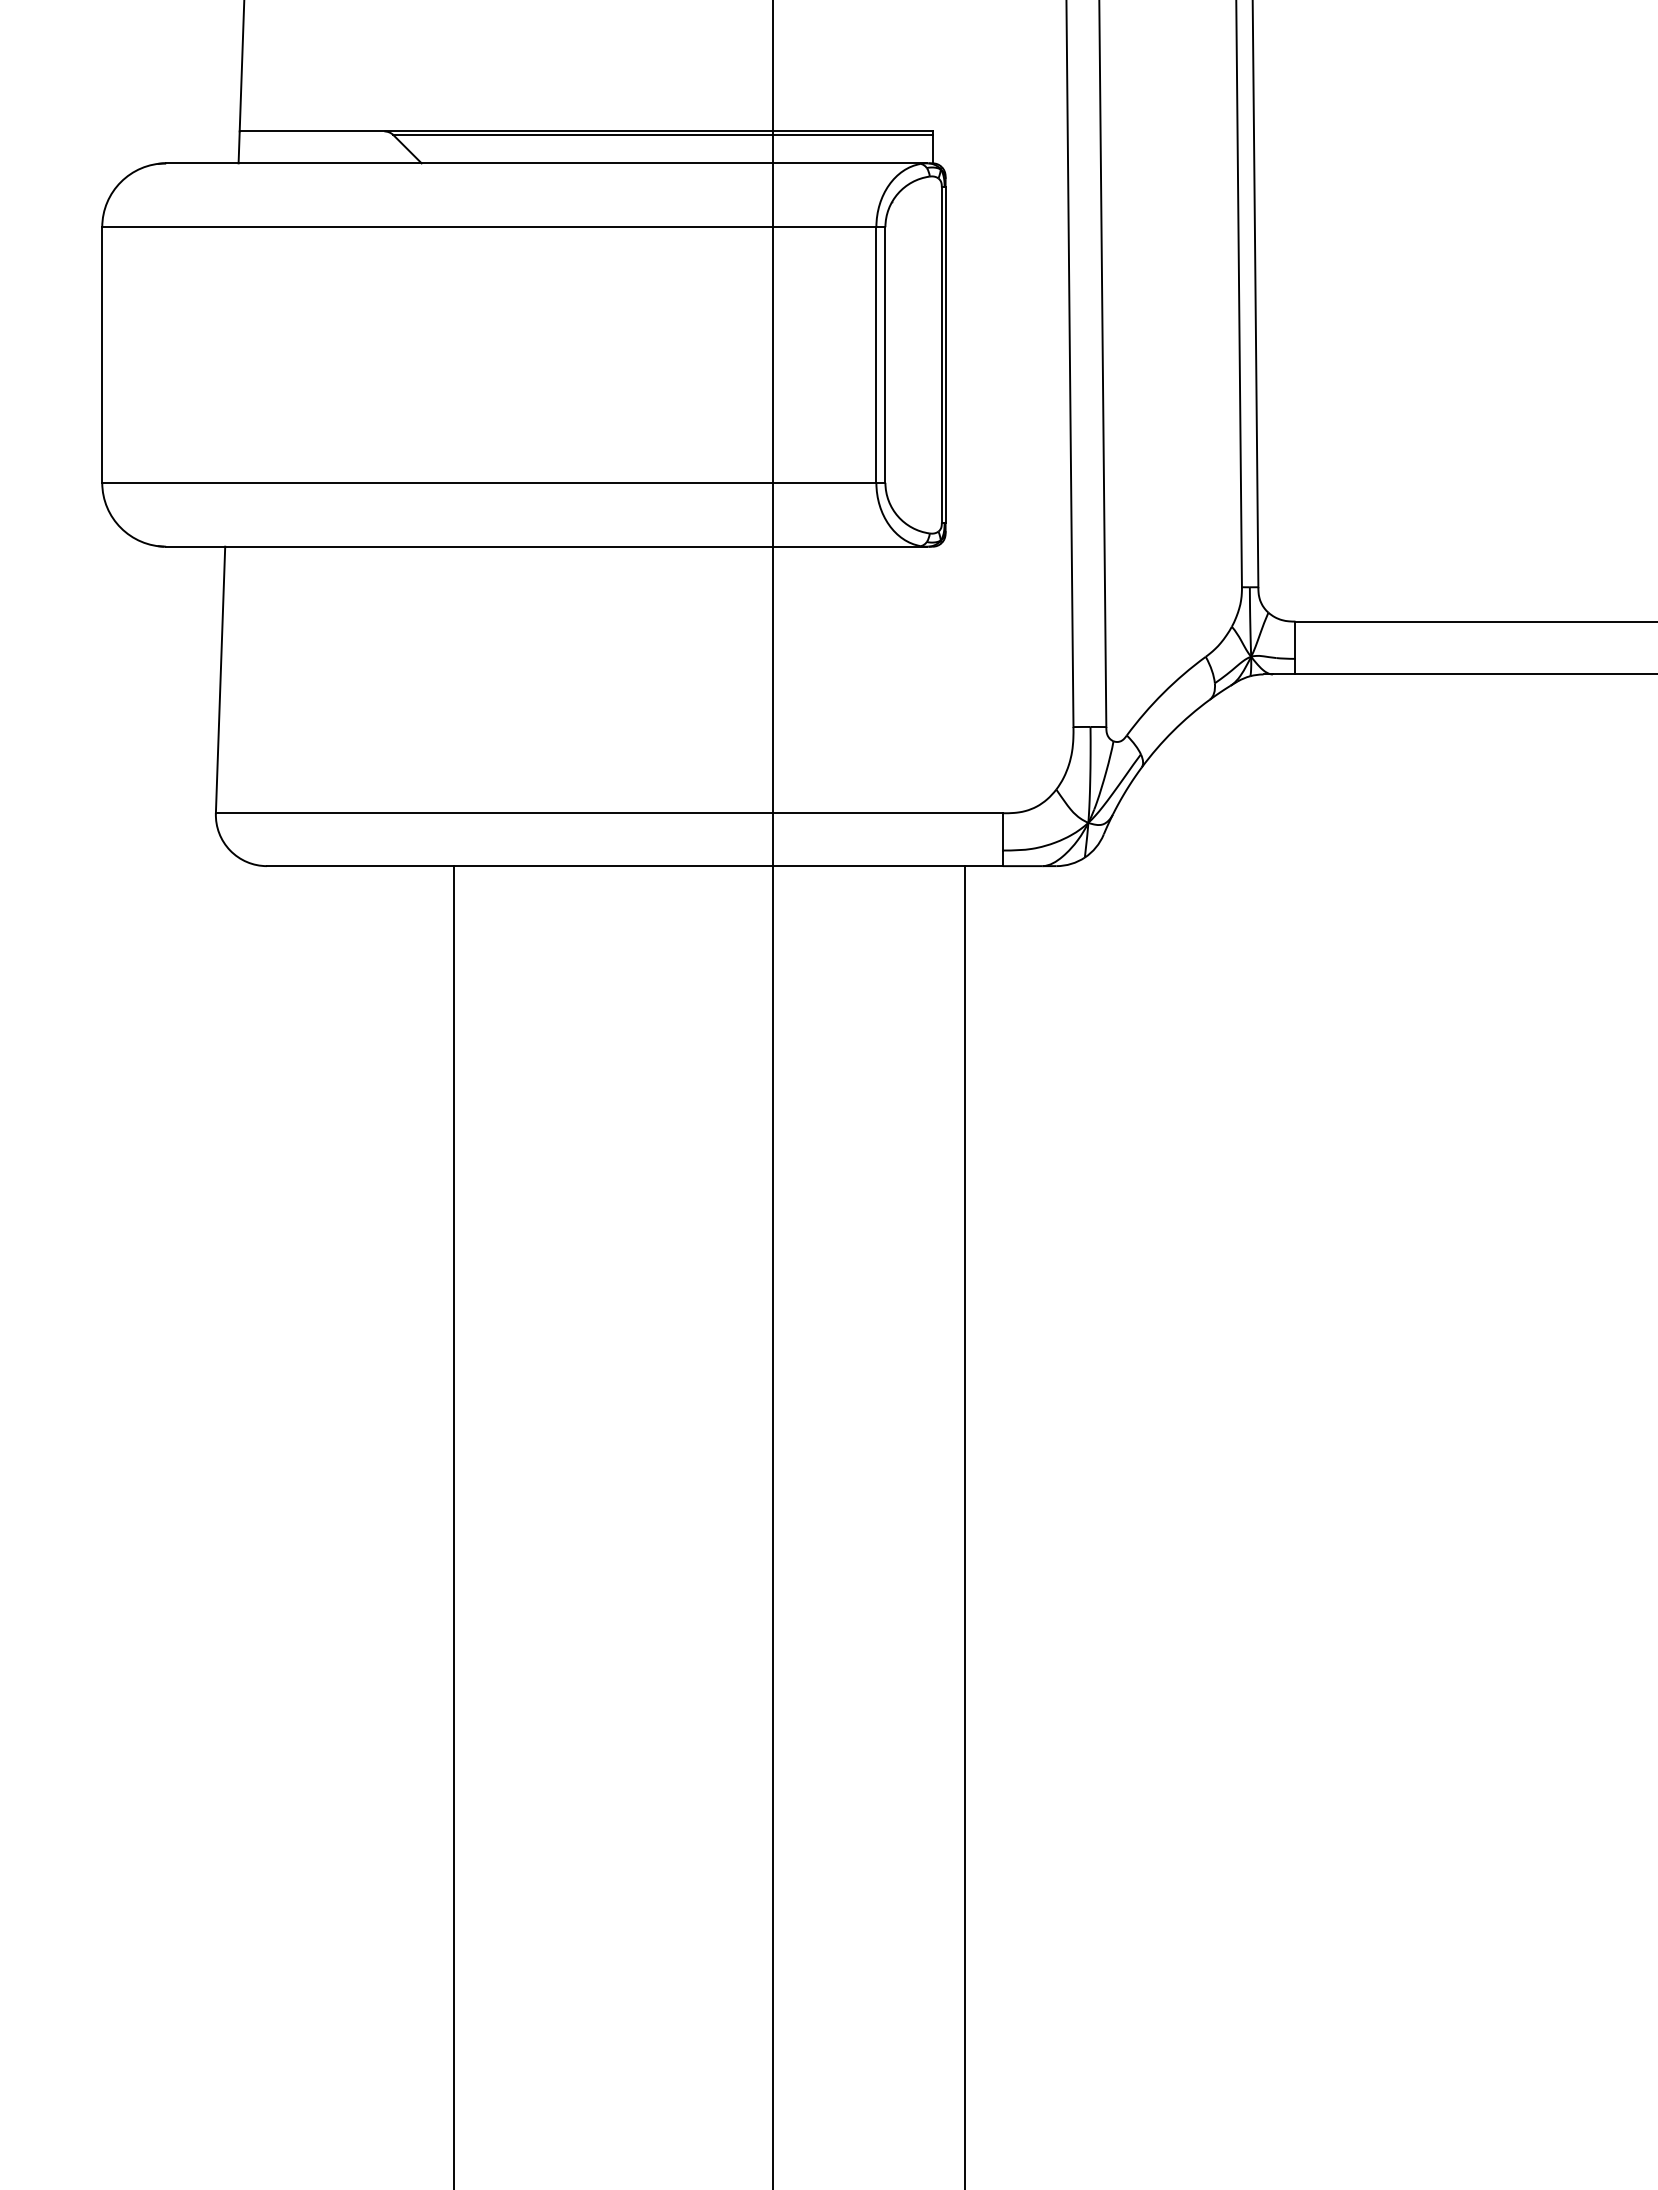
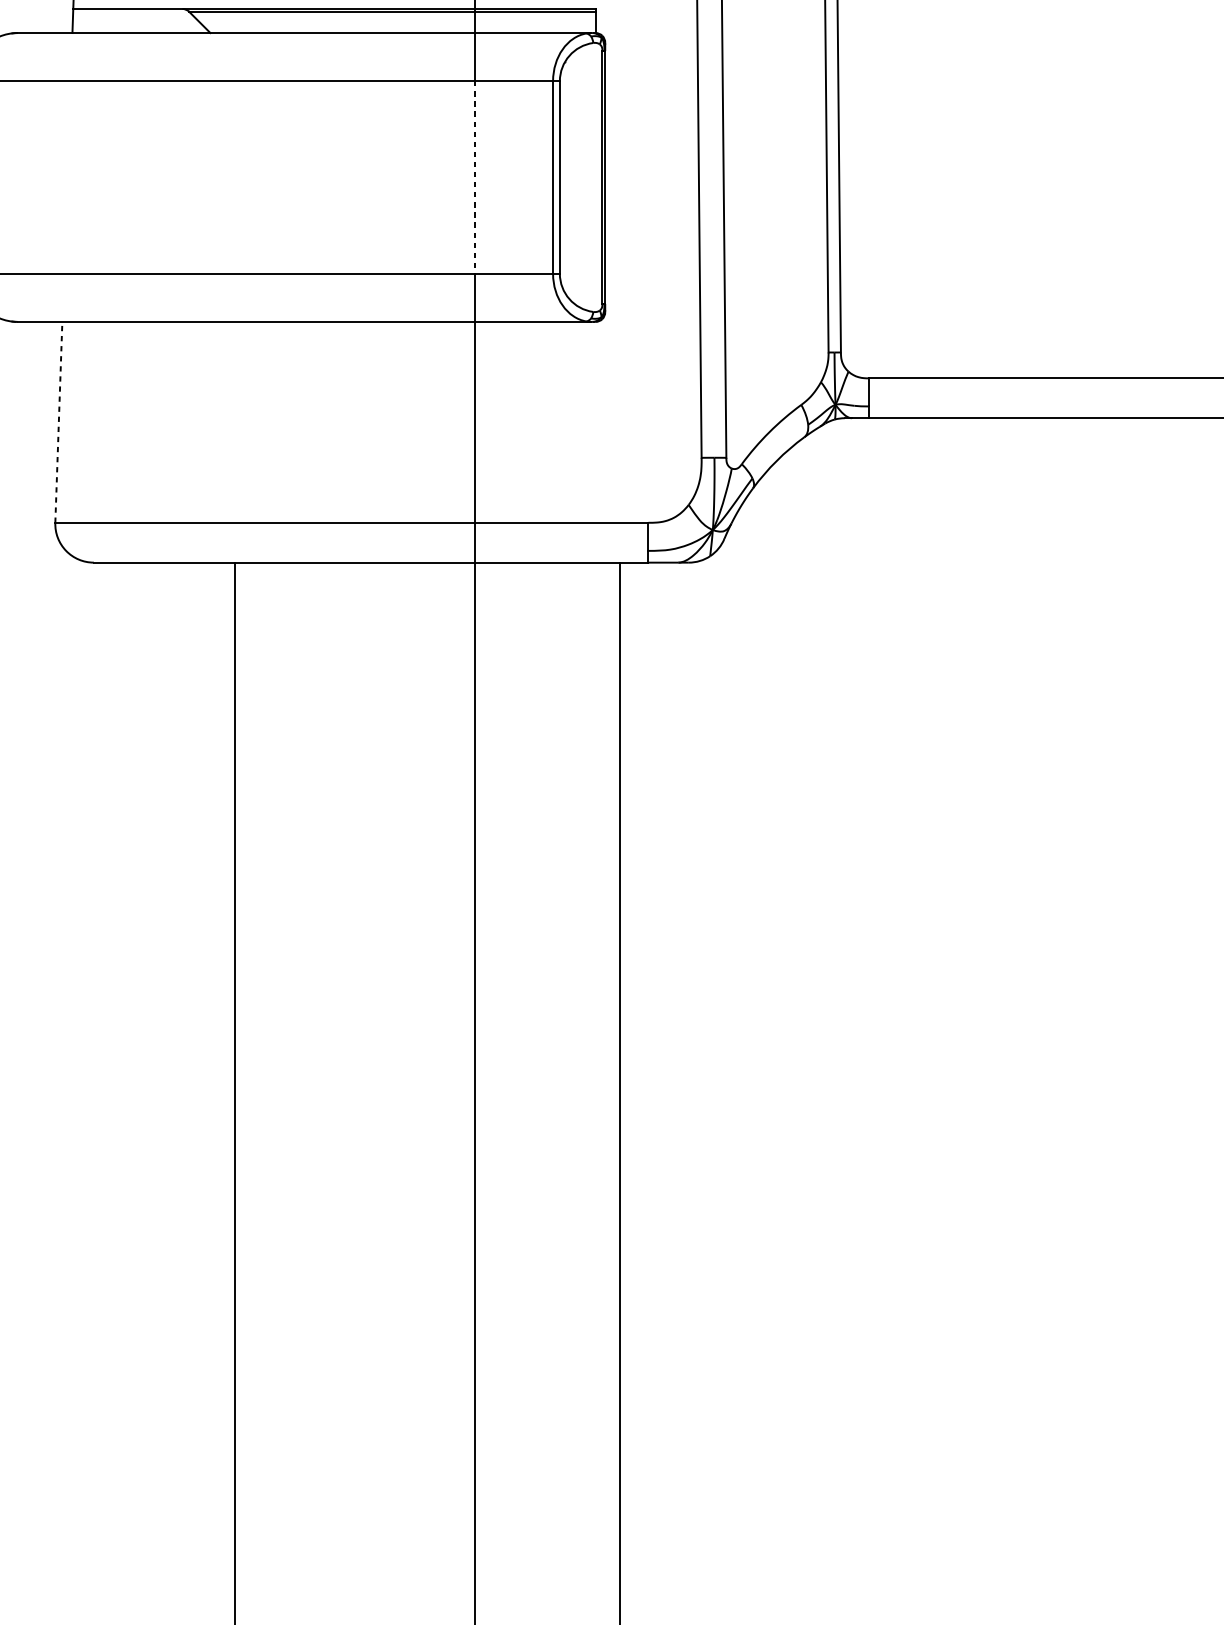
line: (773, 355) -> (475, 177), solid -> dashed
line: (220, 679) -> (58, 421), solid -> dashed

